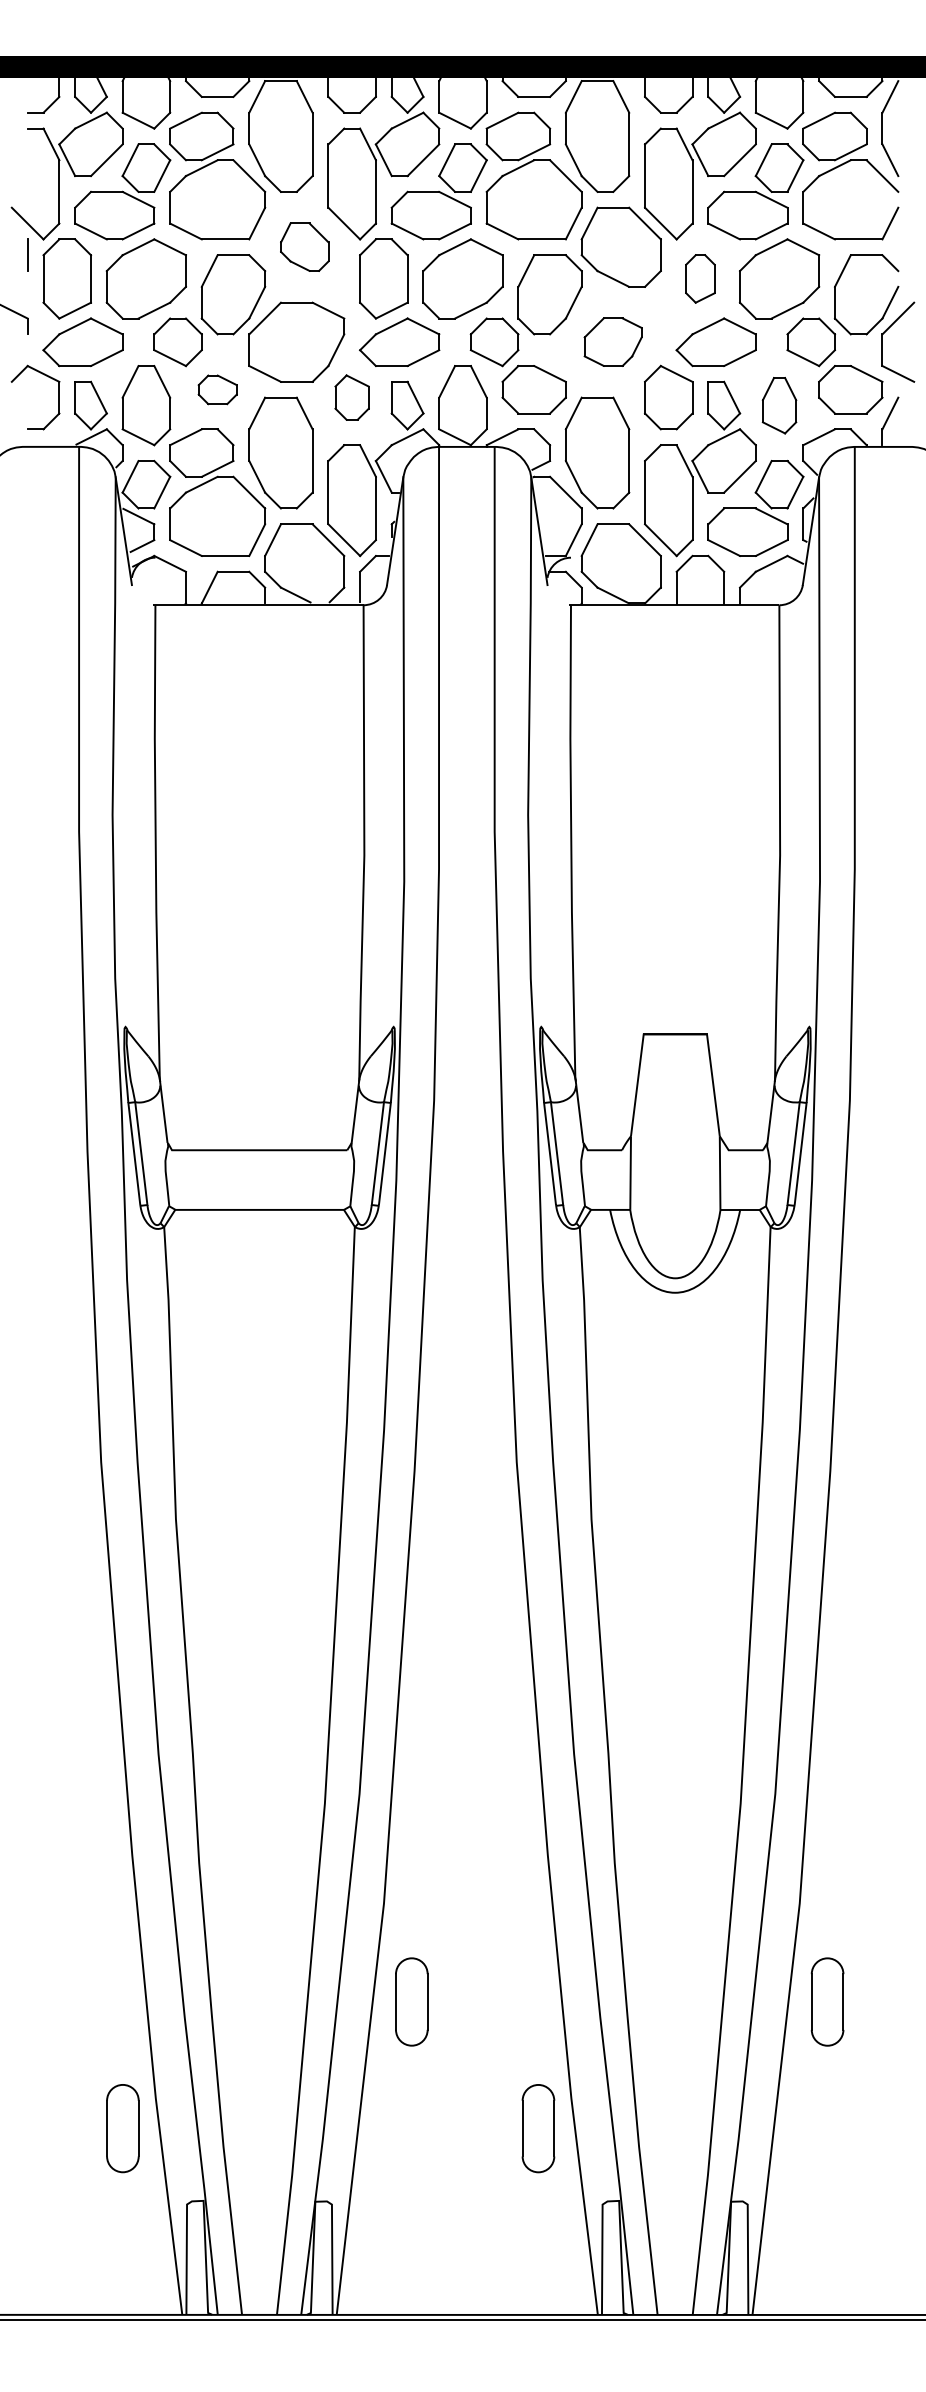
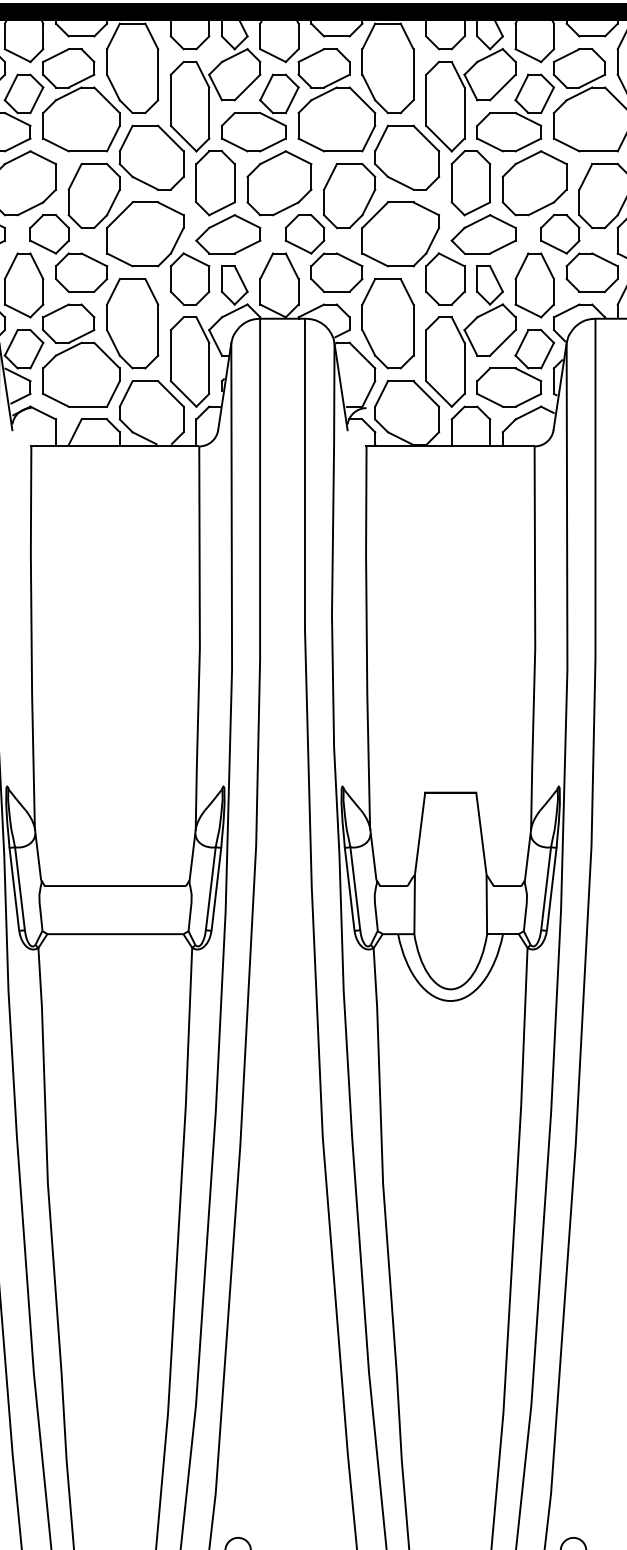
part: (304, 246) -> (151, 157), size x1.67
part: (700, 278) -> (471, 182), size x1.67
part: (612, 341) -> (400, 233), size x1.67
part: (217, 389) -> (81, 272), size x1.67
part: (351, 397) -> (189, 278), size x1.43
part: (779, 405) -> (534, 285), size x1.43

